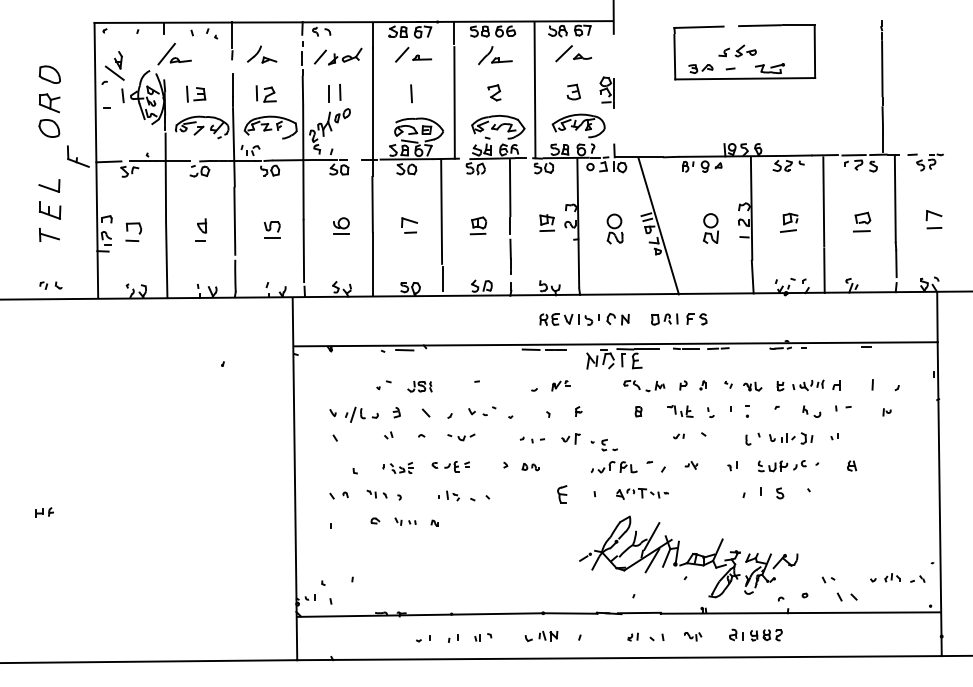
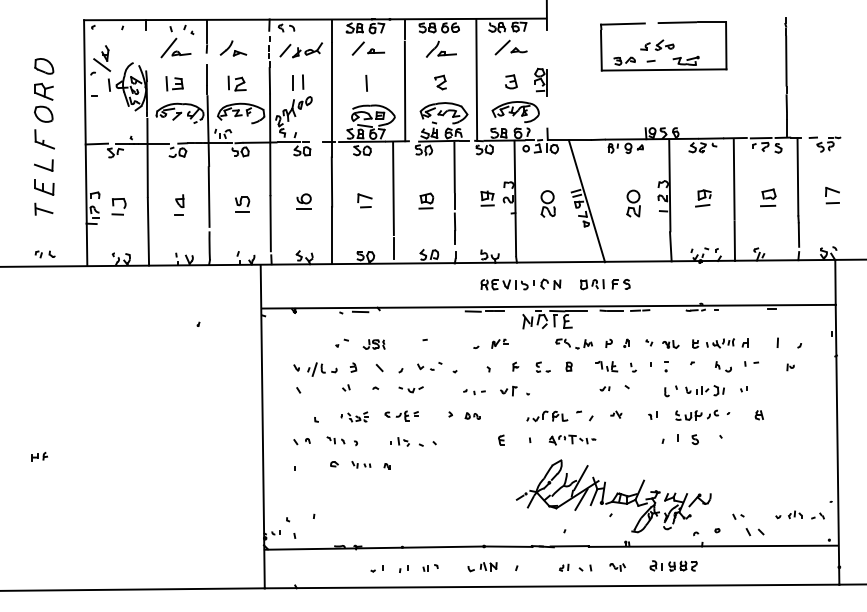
part: (174, 53) -> (175, 47), moved
part: (78, 156) -> (44, 139), moved
part: (609, 445) -> (543, 367), moved
part: (562, 493) -> (501, 439), size x0.62

